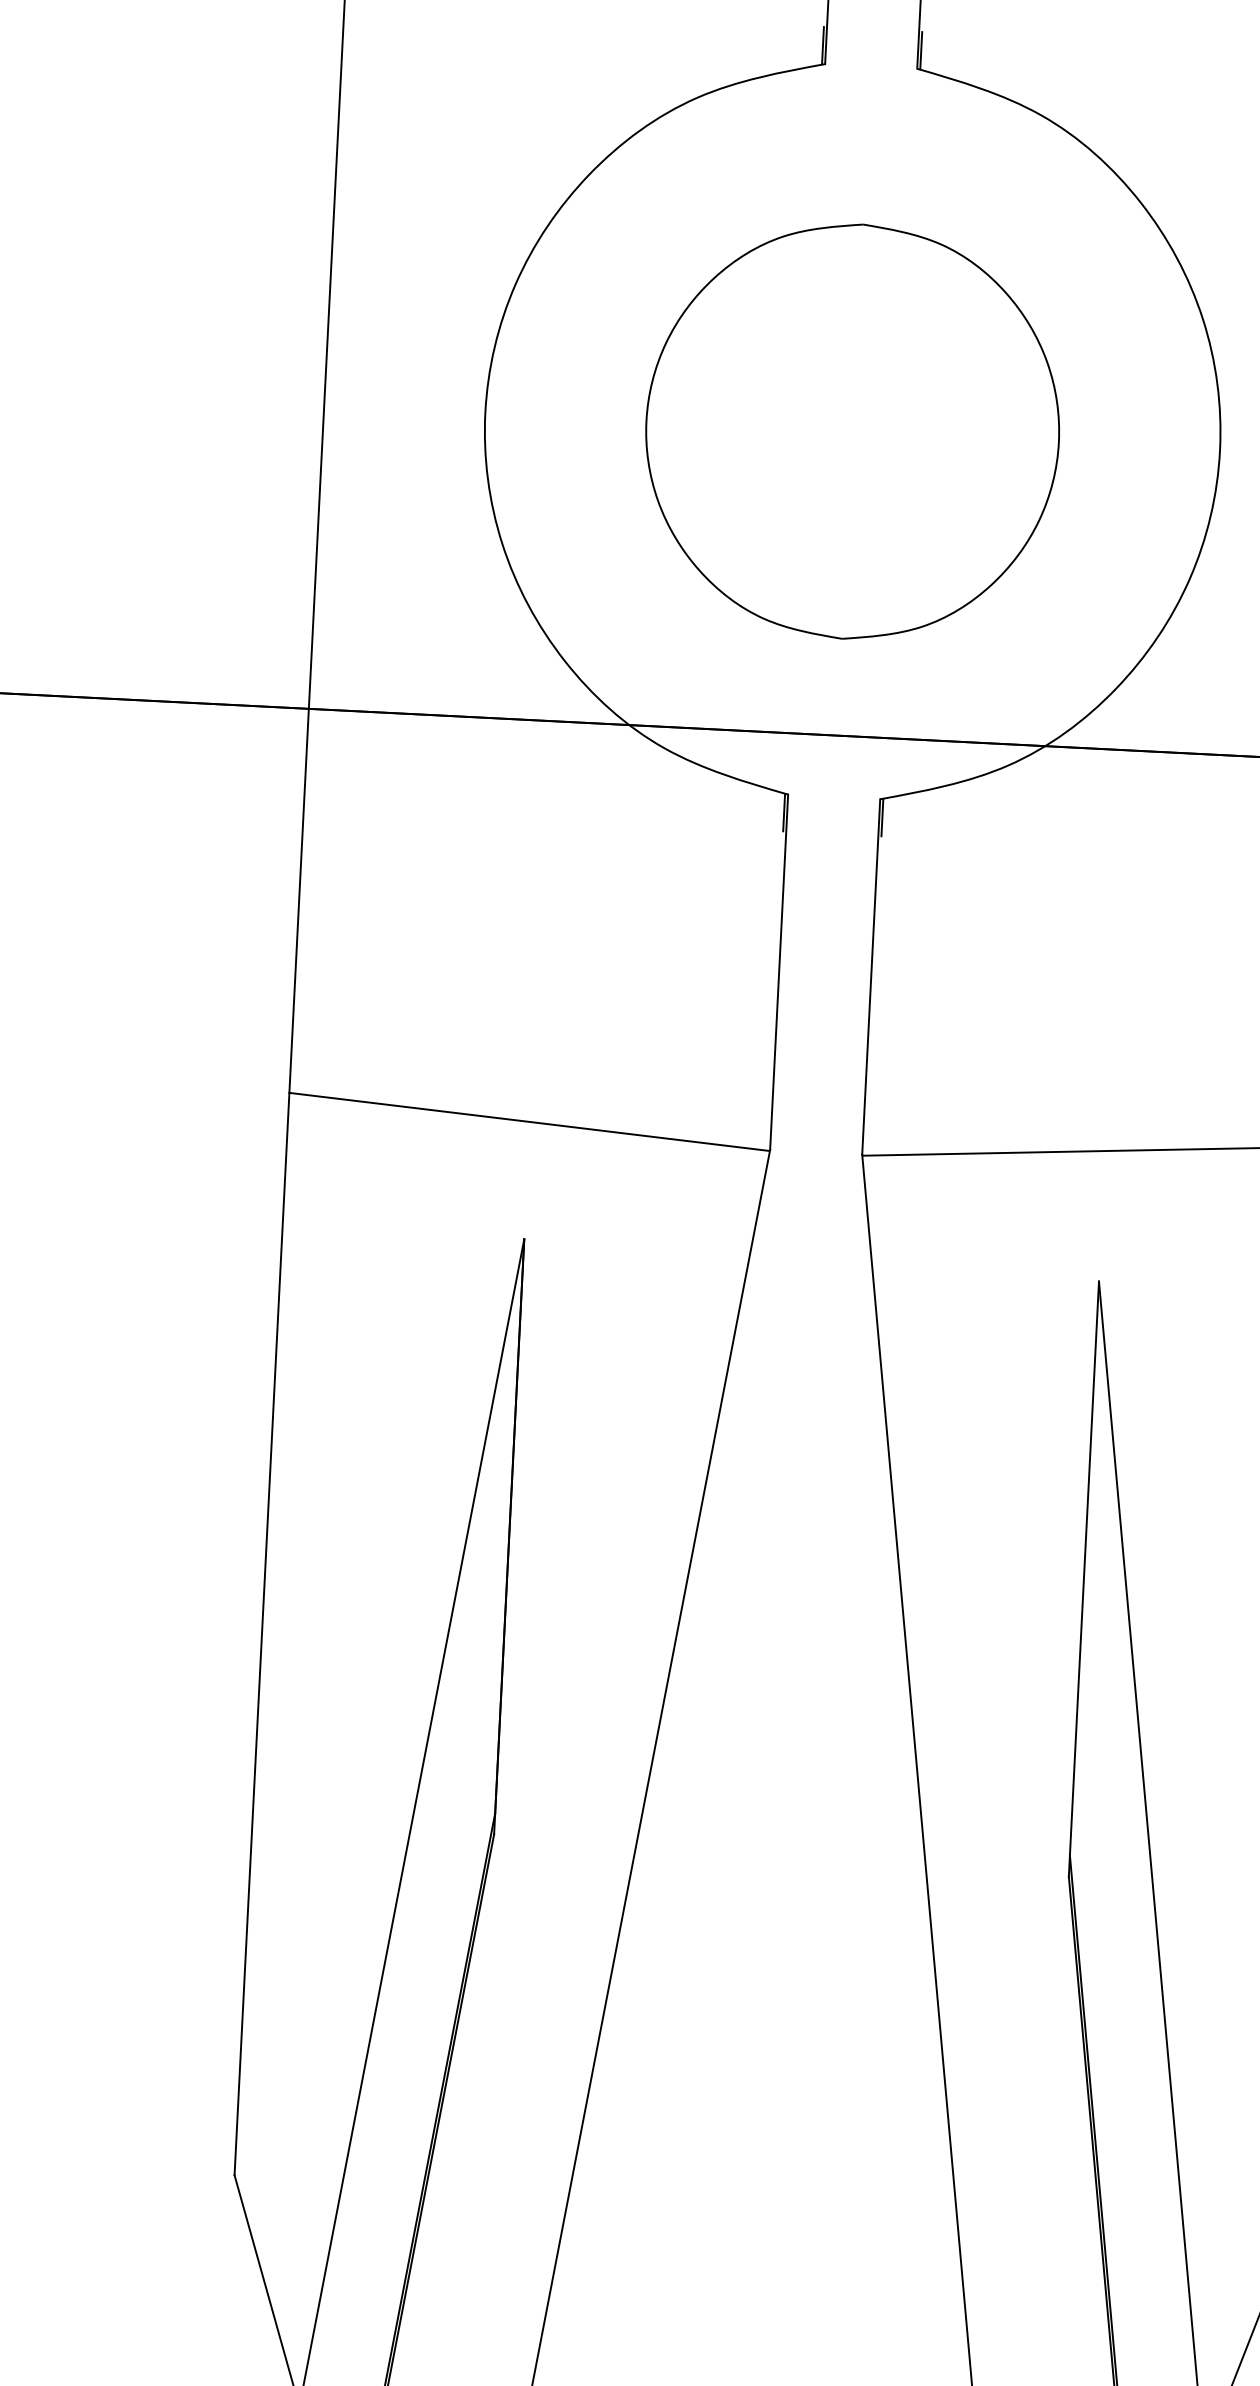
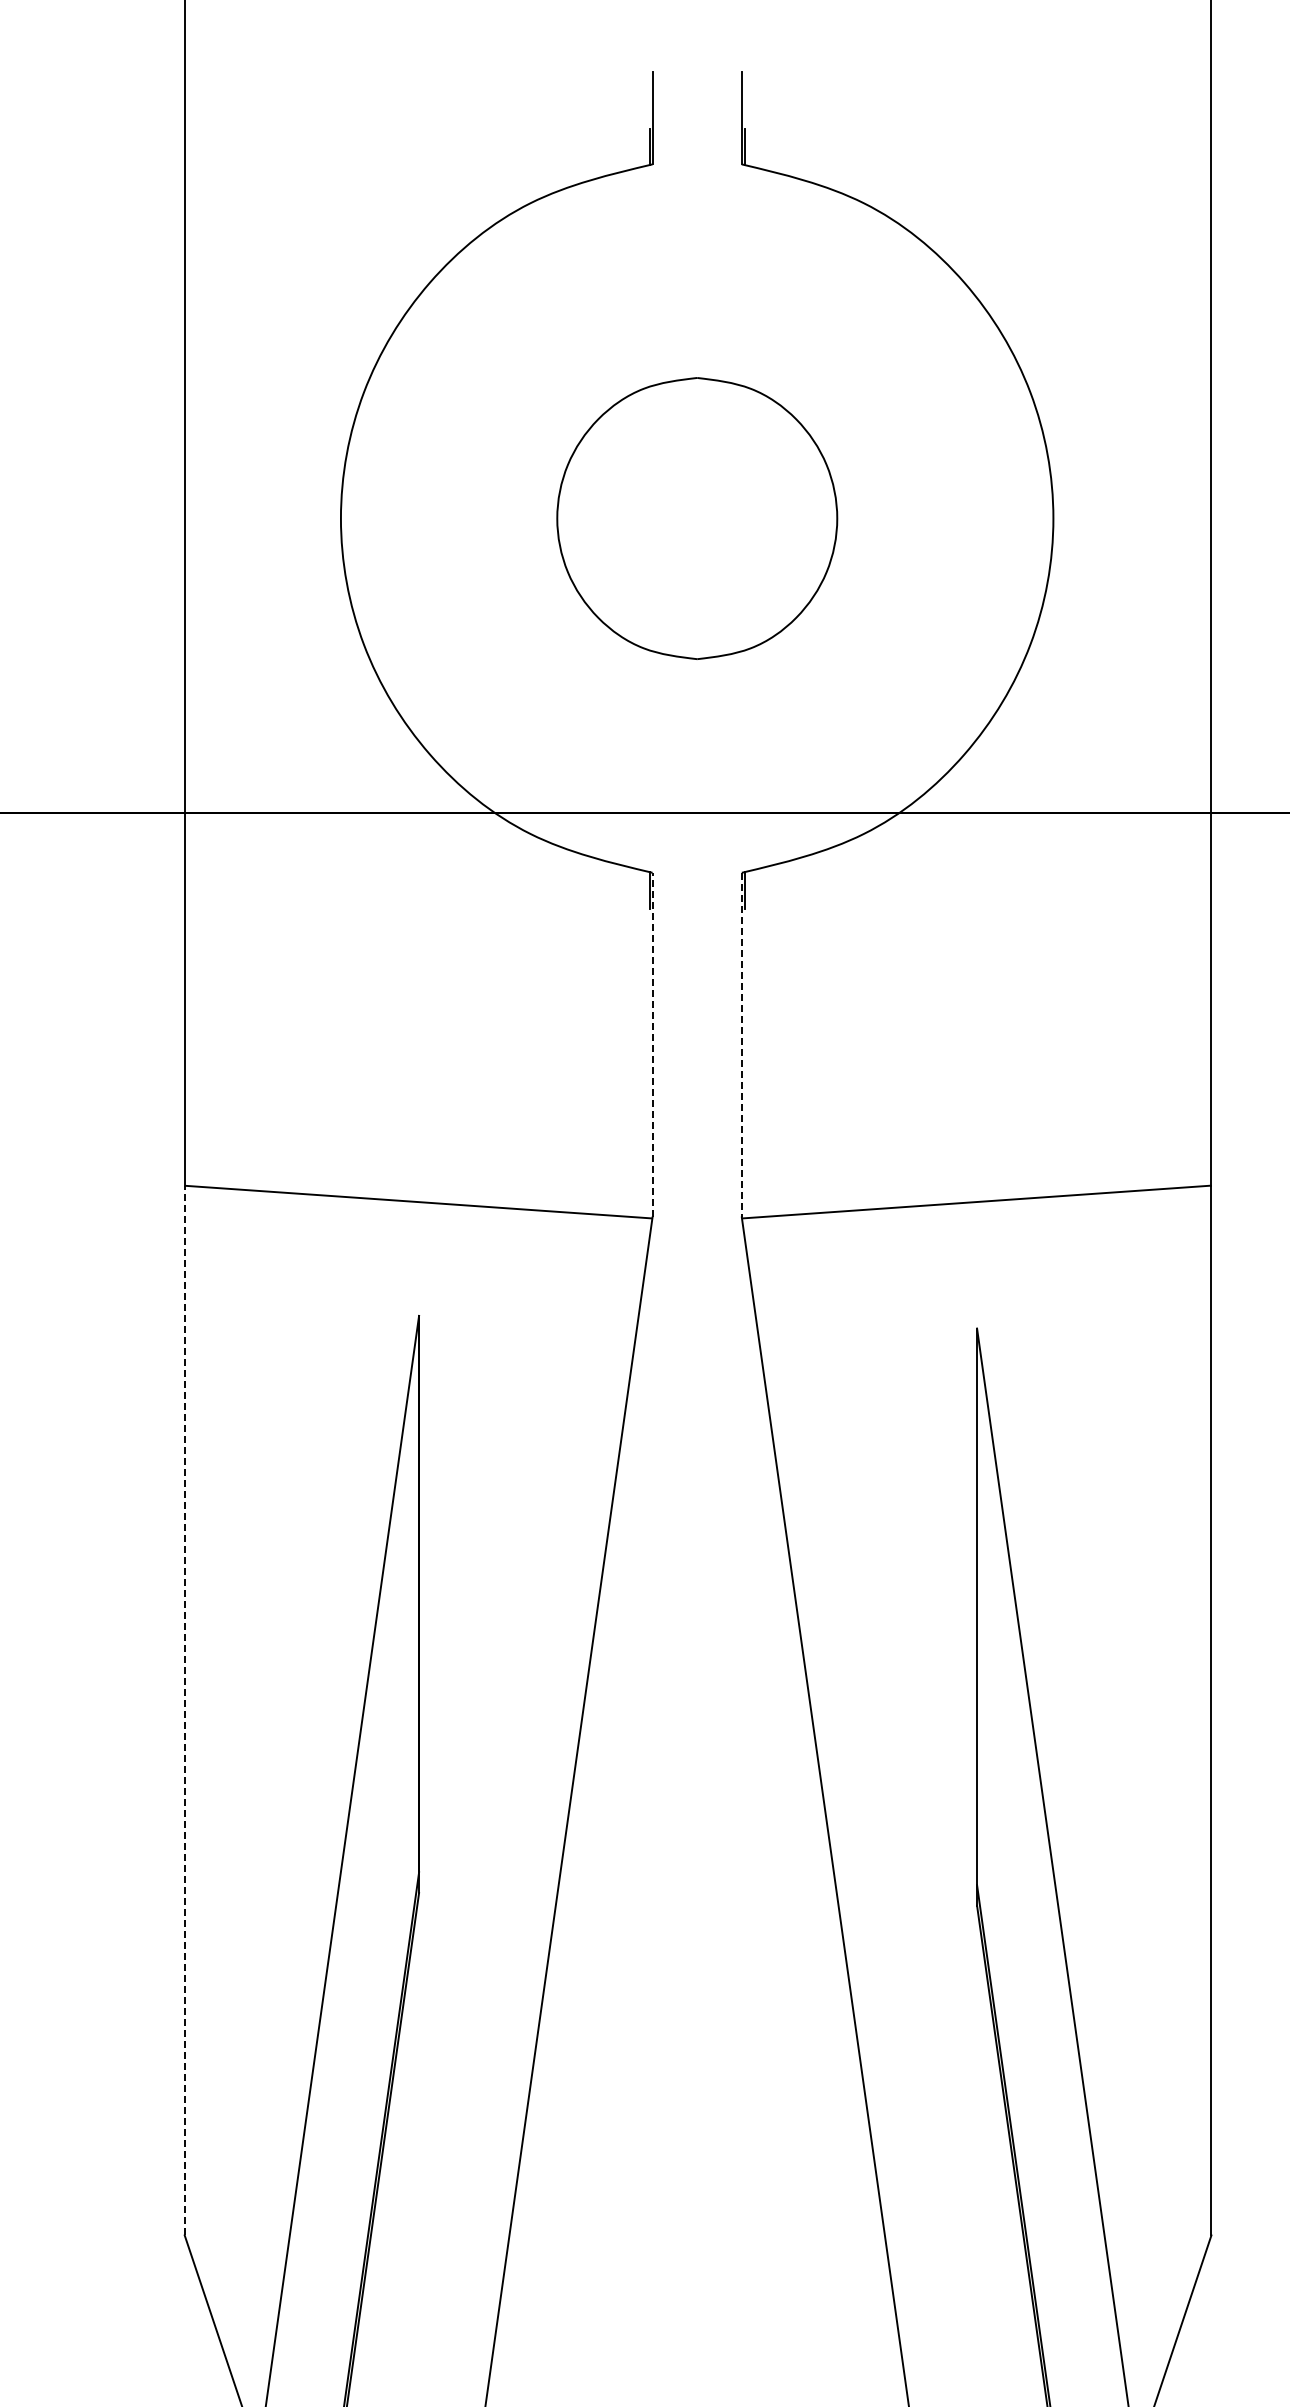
part: (853, 431) -> (697, 518), size x0.7
line: (779, 971) -> (652, 1044), solid -> dashed
line: (870, 977) -> (741, 1045), solid -> dashed
line: (261, 1633) -> (184, 1710), solid -> dashed

